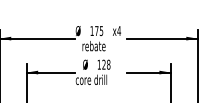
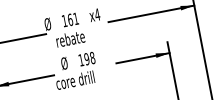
text: (99, 31) -> (73, 19), 175 -> 161
text: (103, 64) -> (86, 58), 128 -> 198

